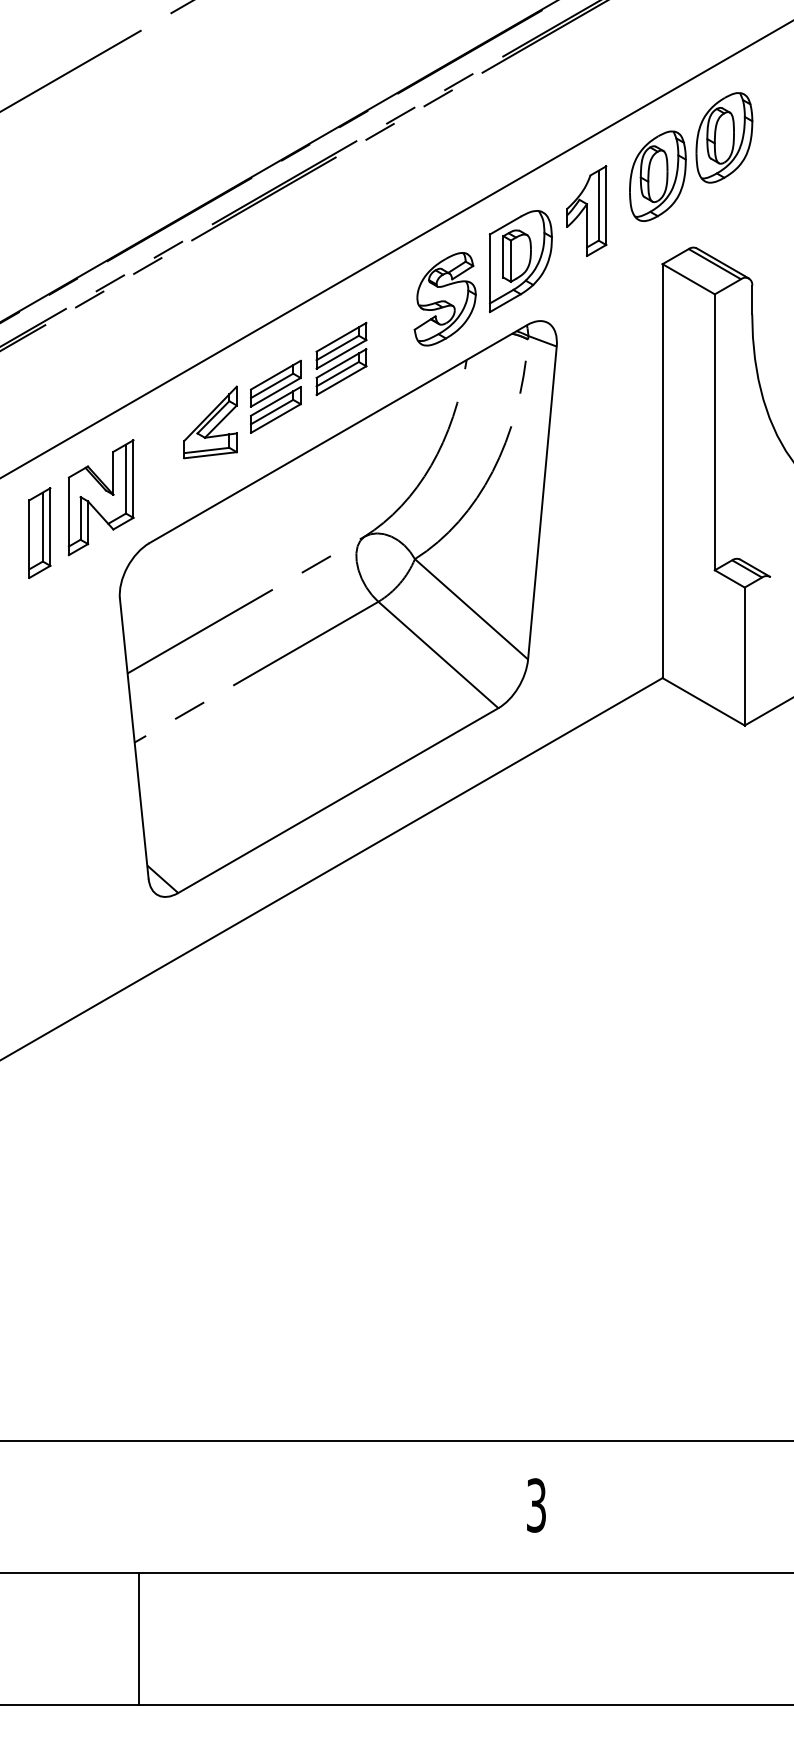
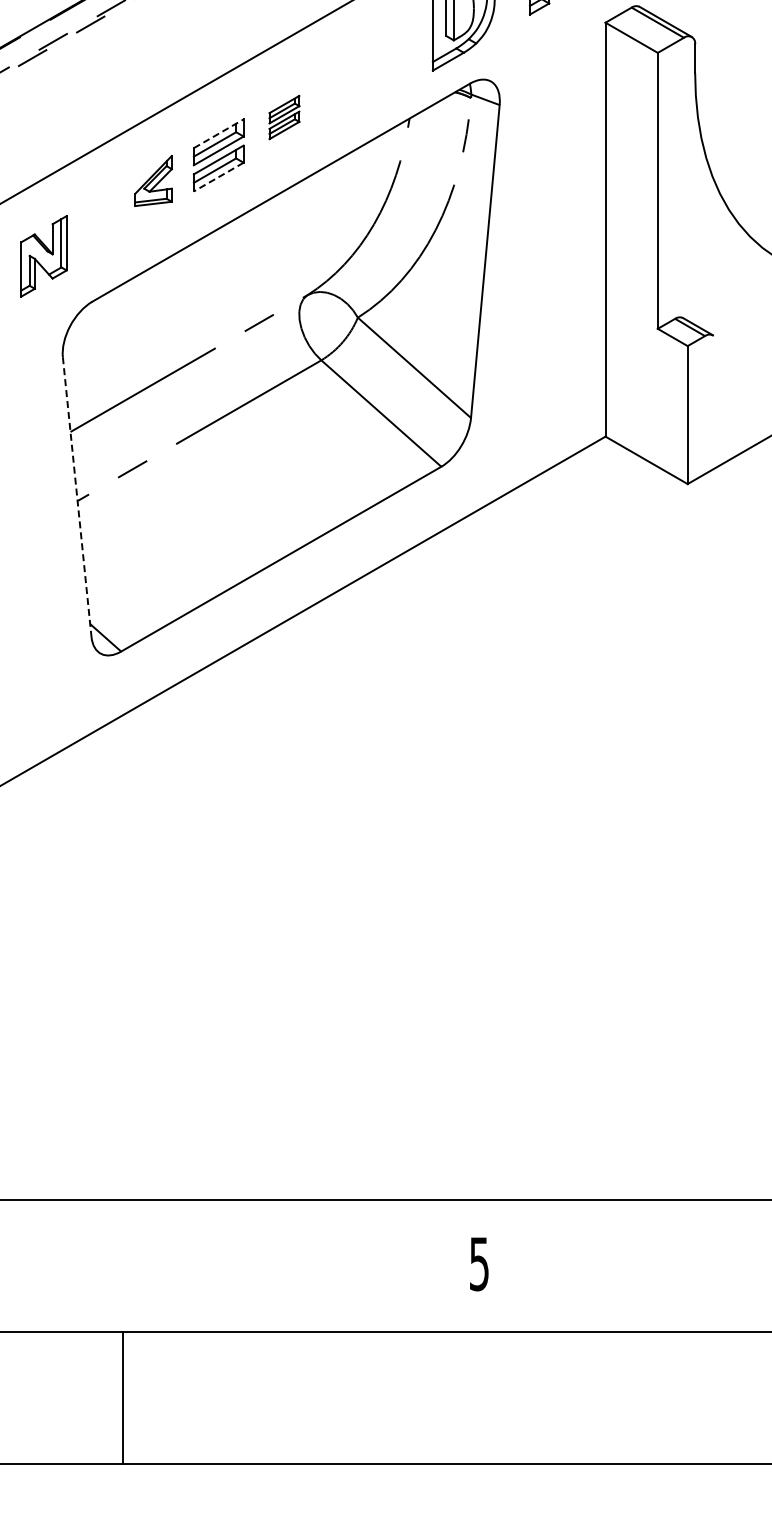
part: (444, 299) -> (387, 58), removed
part: (341, 358) -> (284, 117), size x0.6
line: (275, 375) -> (218, 134), solid -> dashed
line: (275, 418) -> (218, 177), solid -> dashed
part: (210, 422) -> (153, 181), size x0.7
part: (100, 497) -> (43, 256), size x0.7
line: (134, 738) -> (77, 497), solid -> dashed
text: (536, 1505) -> (479, 1264), 3 -> 5
line: (139, 1639) -> (123, 1398), moved

